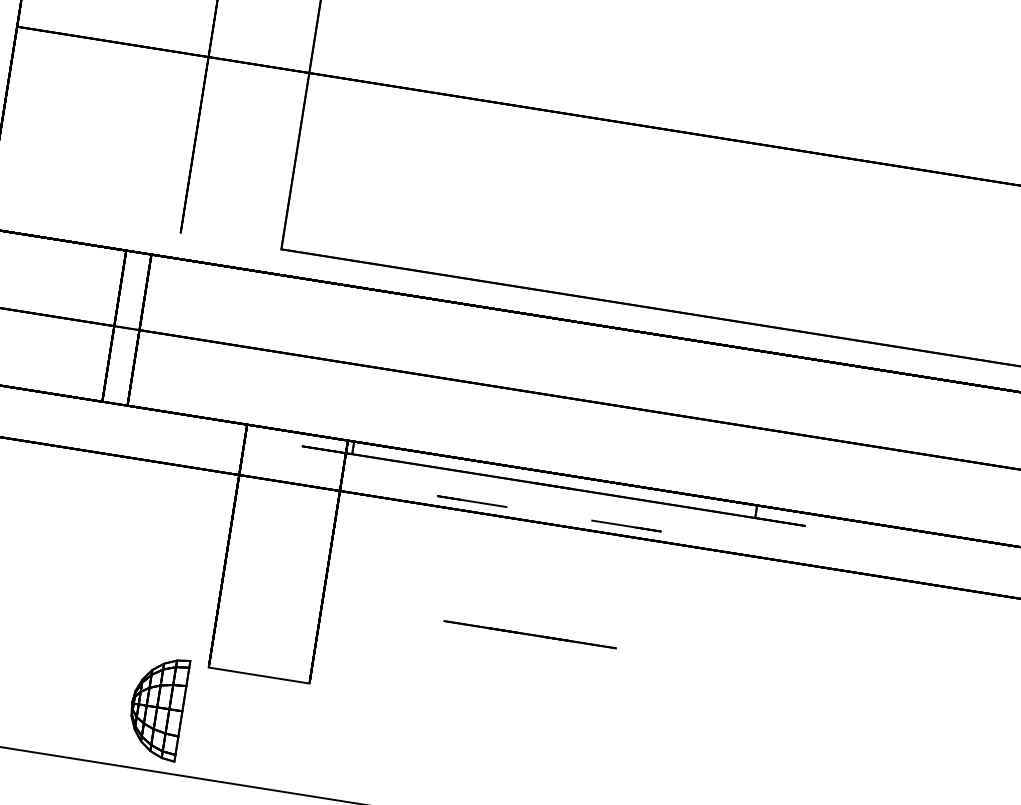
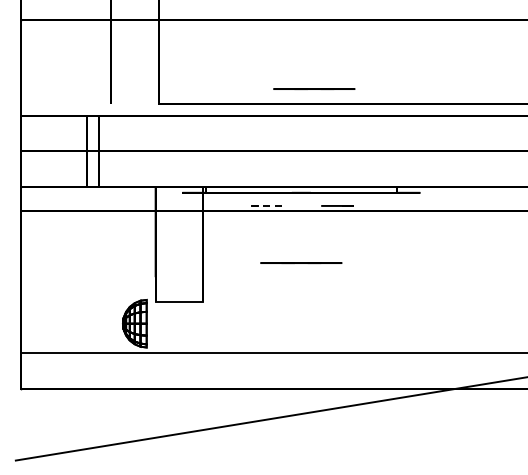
line: (616, 271) -> (314, 89), added
arc: (452, 497) -> (255, 205), solid -> dashed

